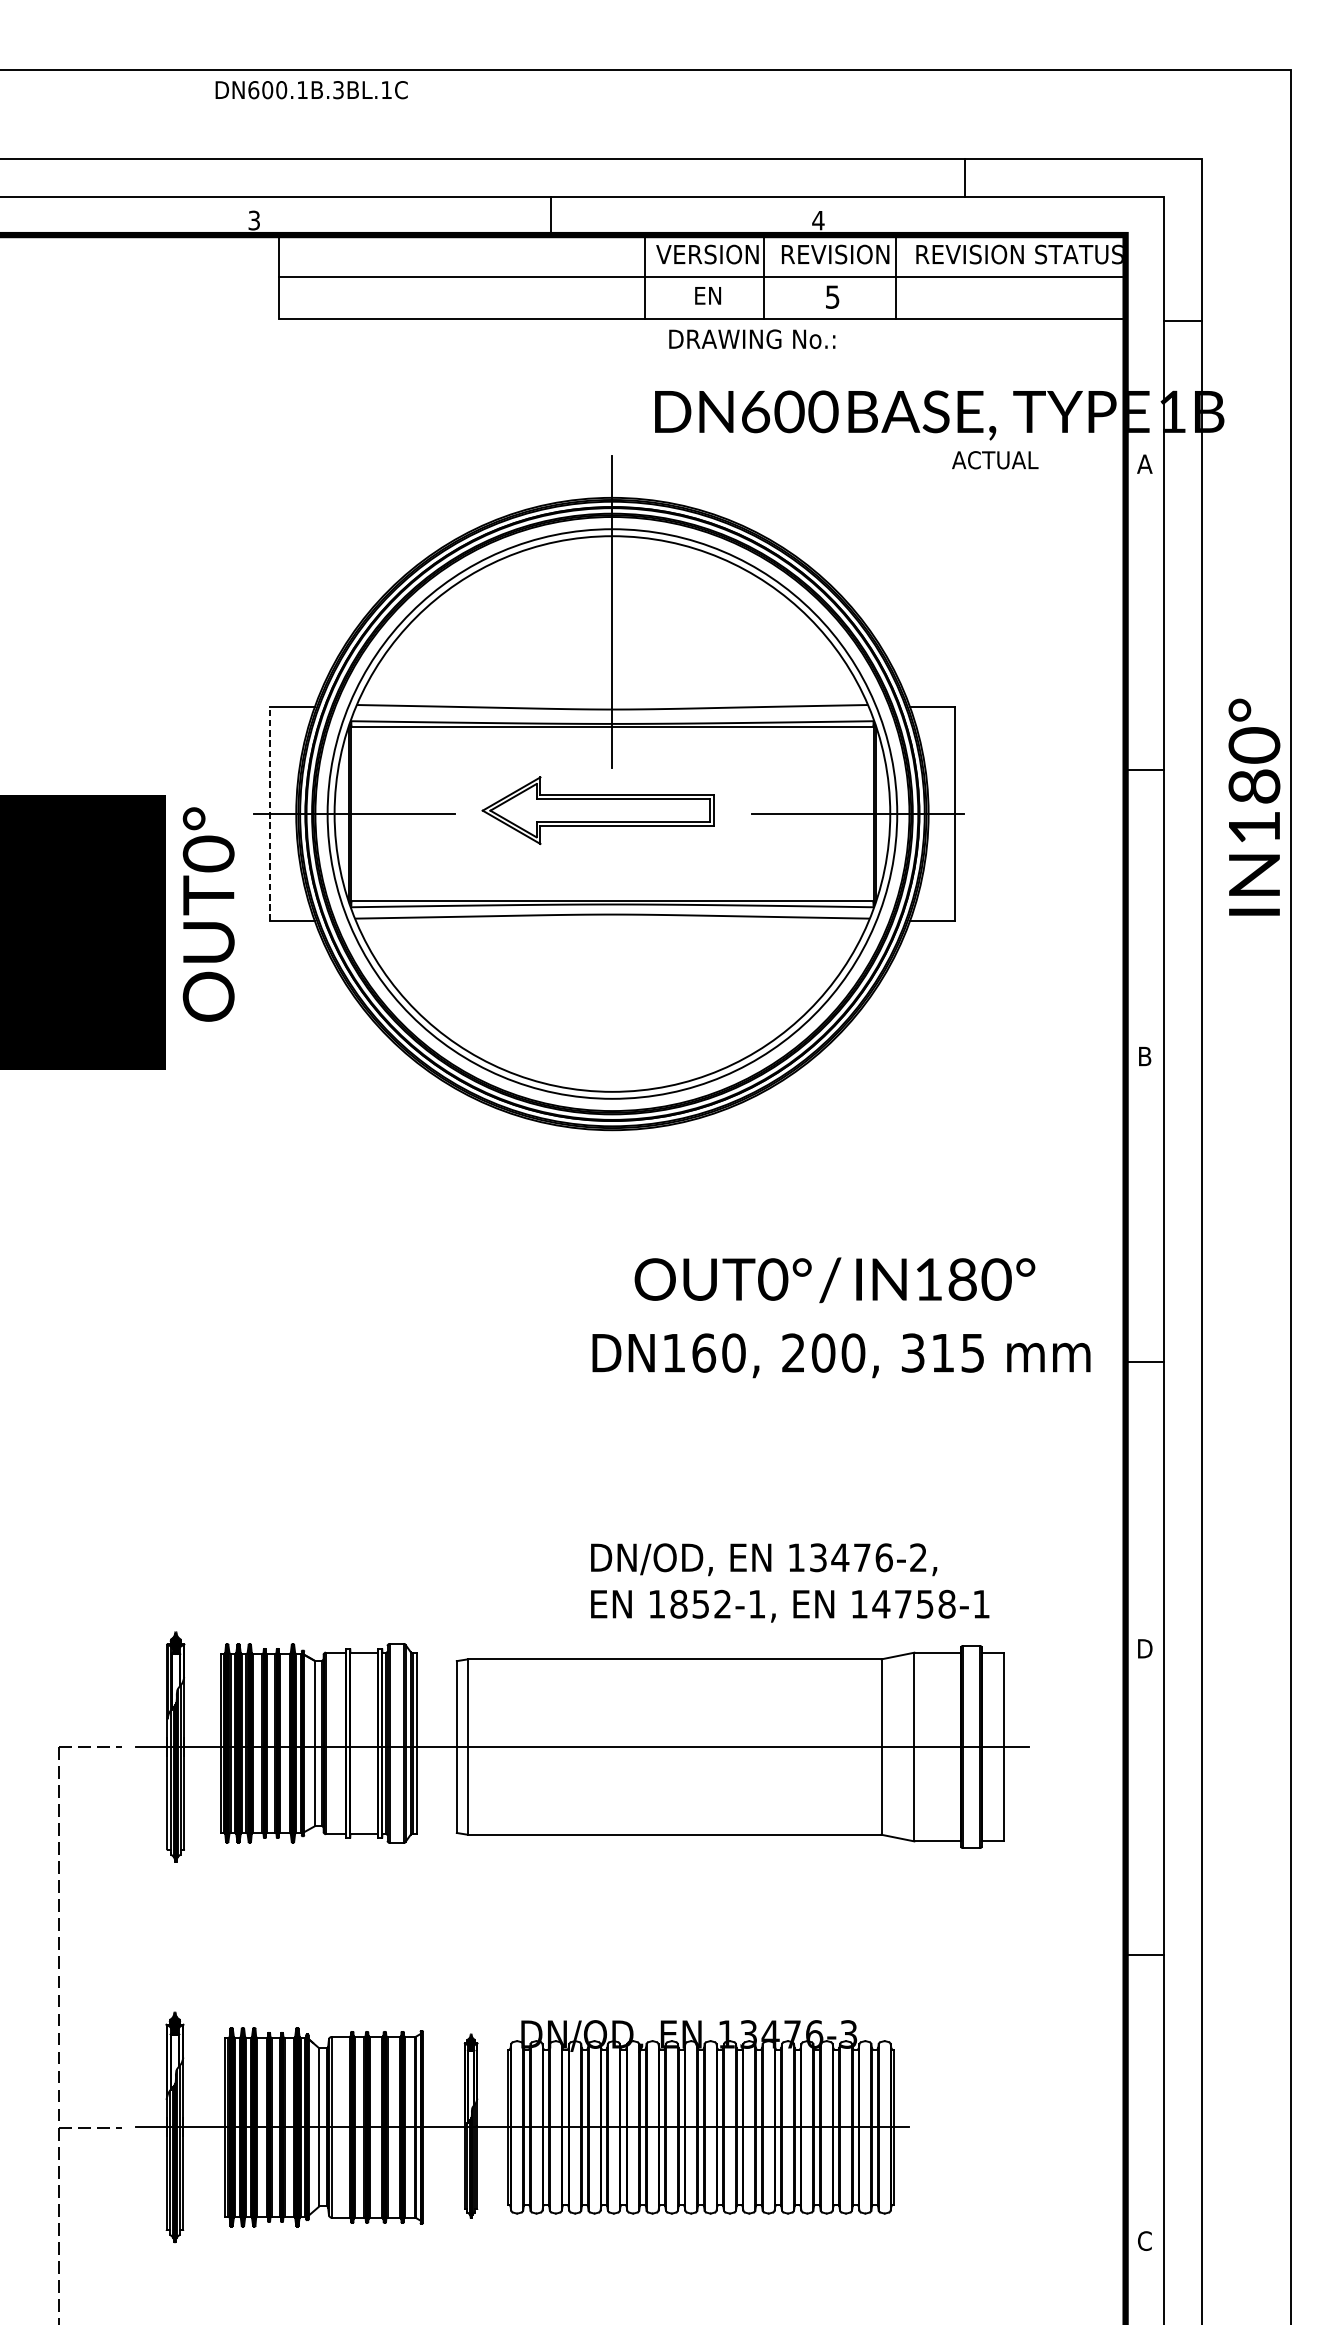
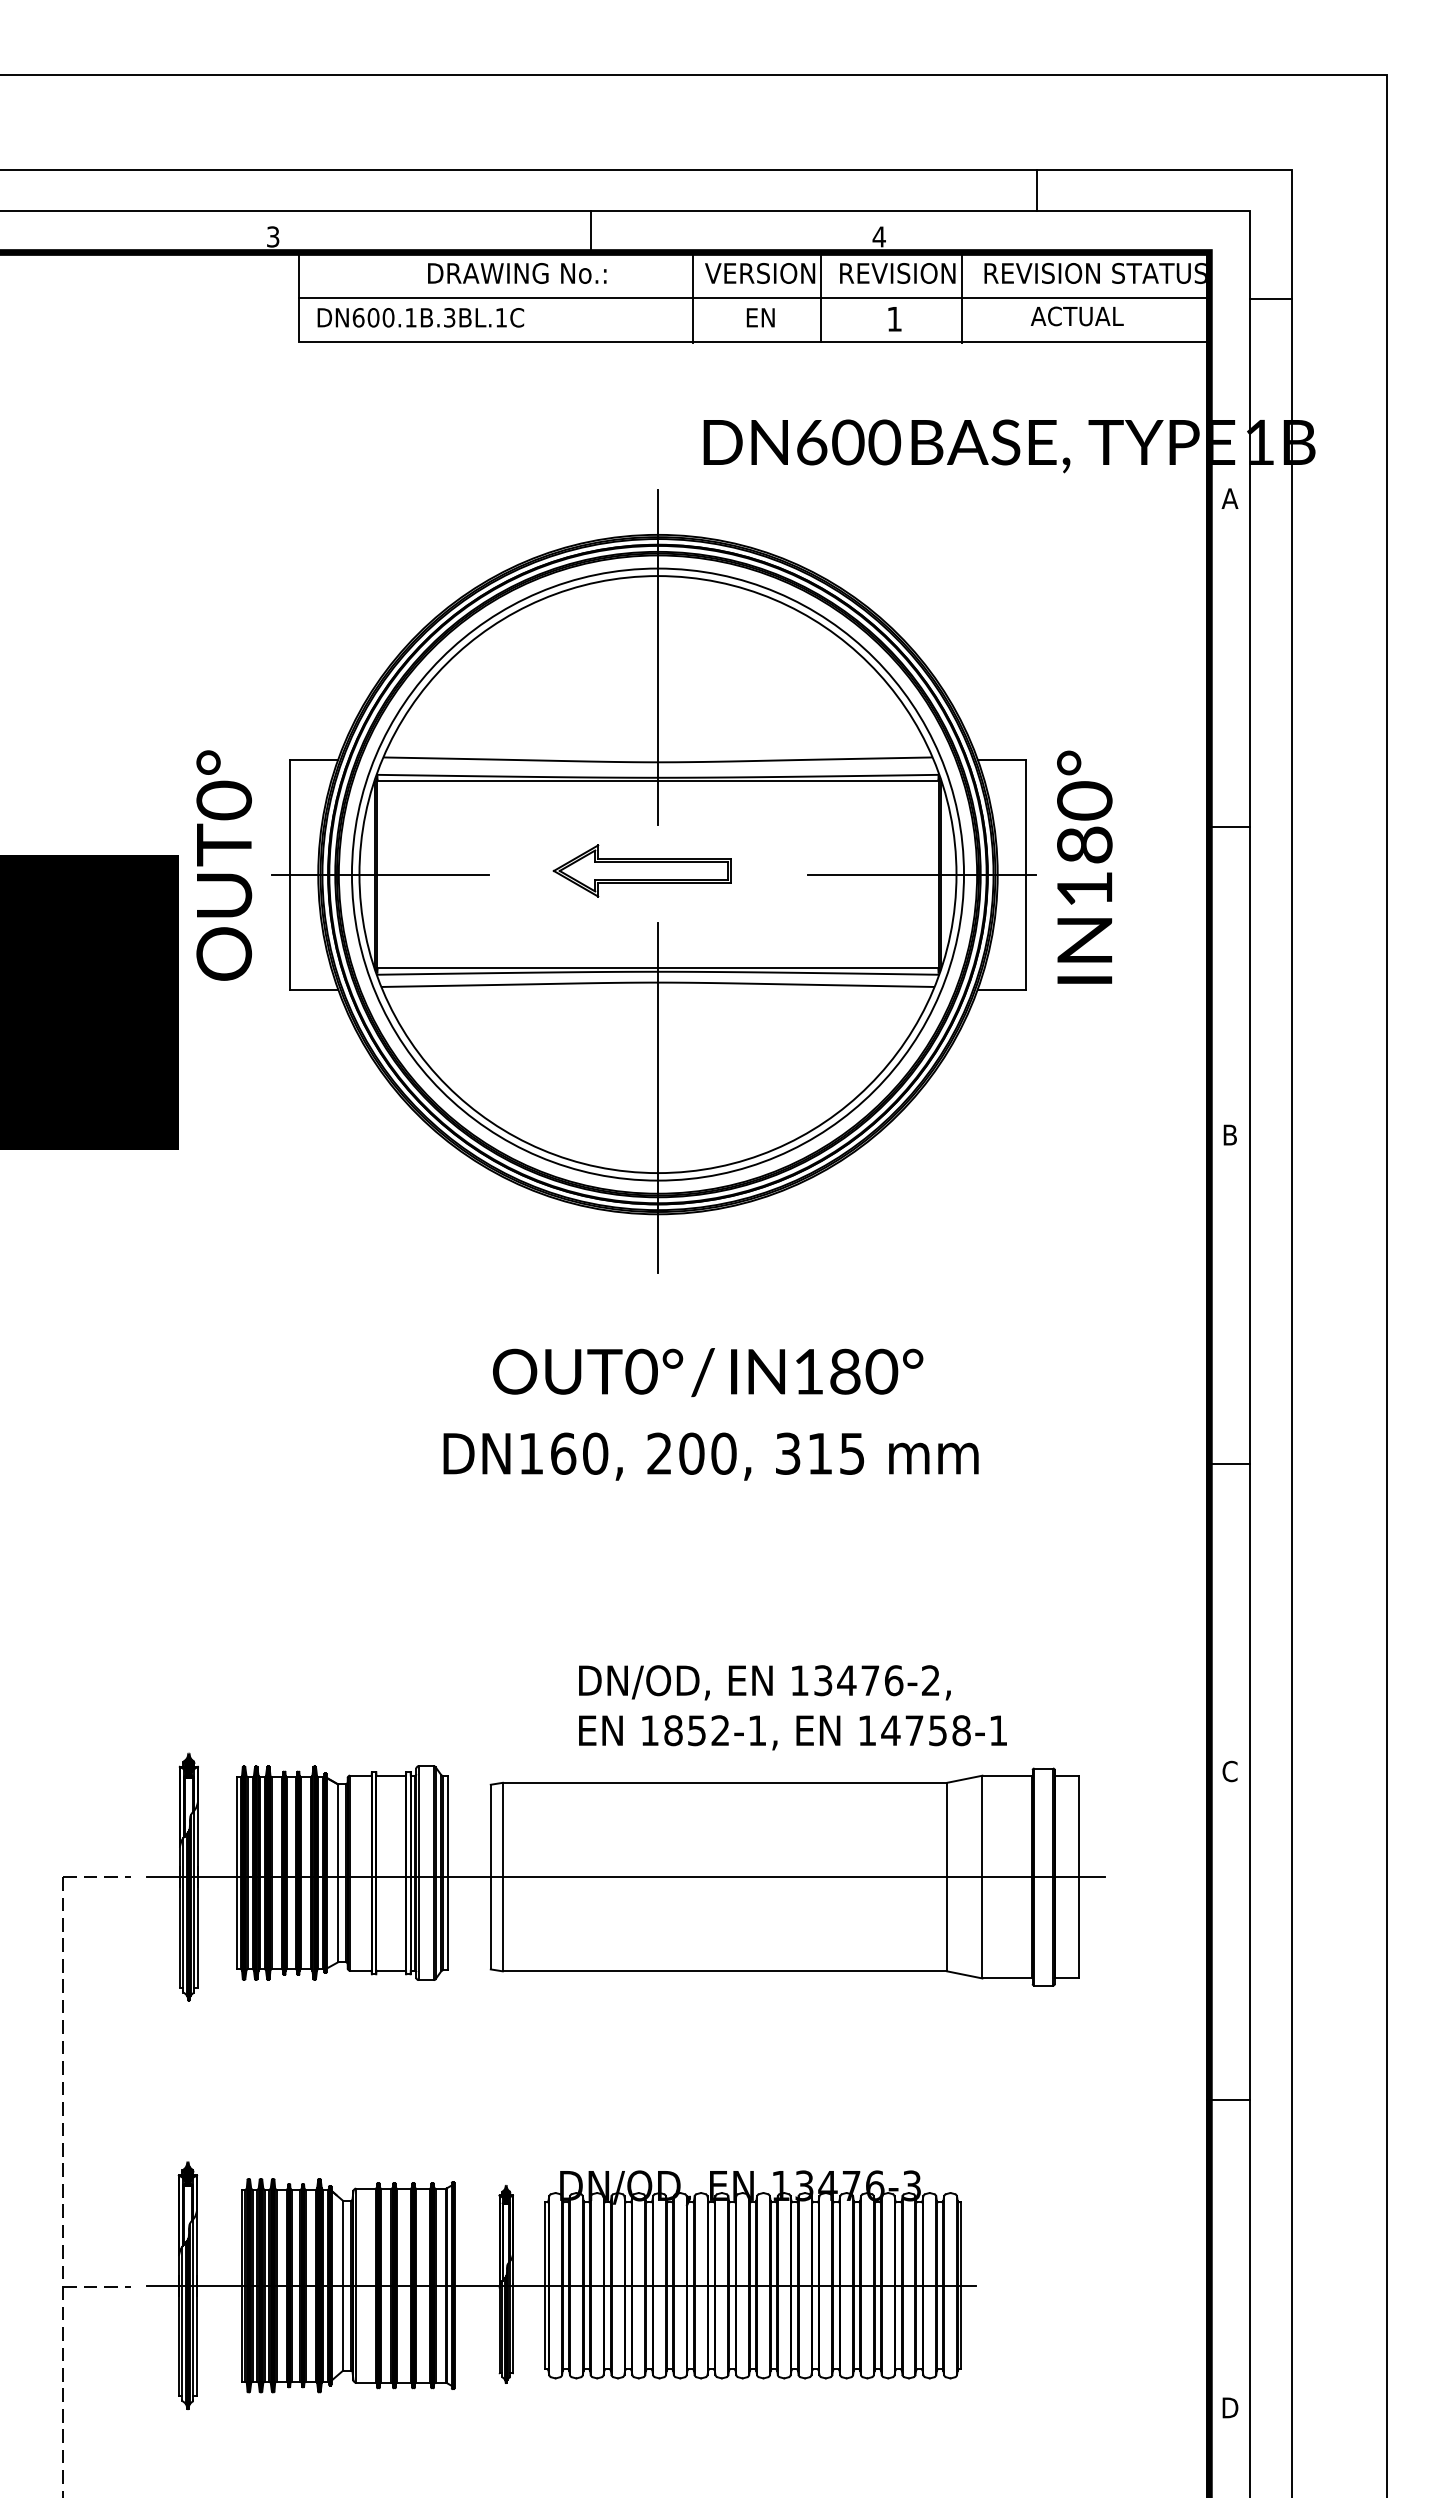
text: (311, 89) -> (420, 317), moved
text: (832, 297) -> (894, 319), 5 -> 1
line: (1182, 321) -> (1270, 299), moved
text: (752, 339) -> (517, 273), moved
text: (994, 460) -> (1076, 316), moved
text: (1254, 806) -> (1084, 866), moved
part: (597, 810) -> (641, 870), size x0.71
line: (269, 813) -> (289, 874), dashed -> solid
text: (208, 914) -> (224, 865), moved
line: (611, 1021) -> (657, 1097), added
text: (835, 1280) -> (708, 1372), moved
text: (840, 1355) -> (710, 1456), moved
text: (789, 1582) -> (792, 1707), moved
text: (1145, 1648) -> (1230, 1771), D -> C
text: (1145, 2240) -> (1230, 2407), C -> D

